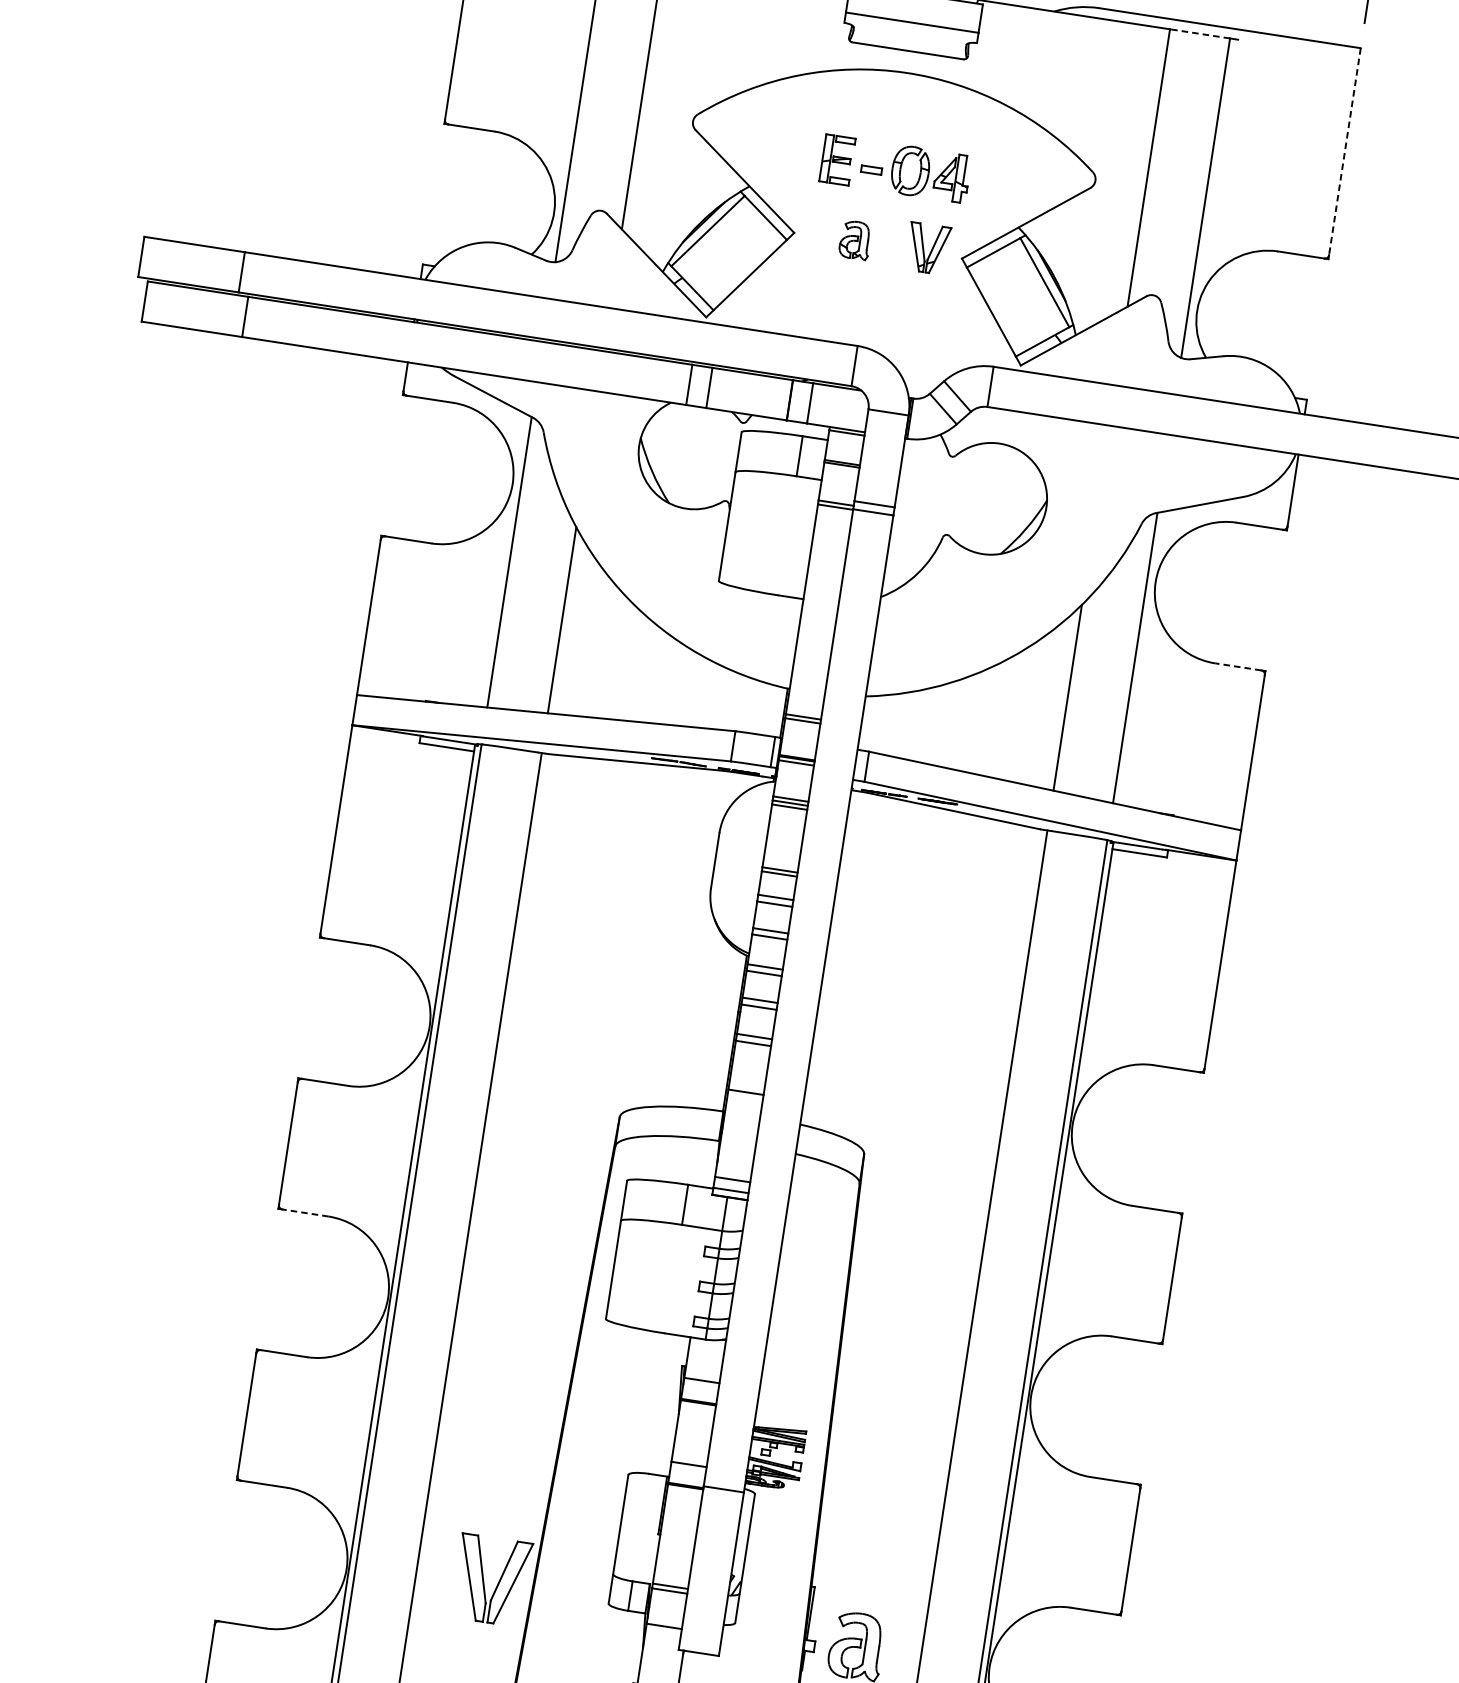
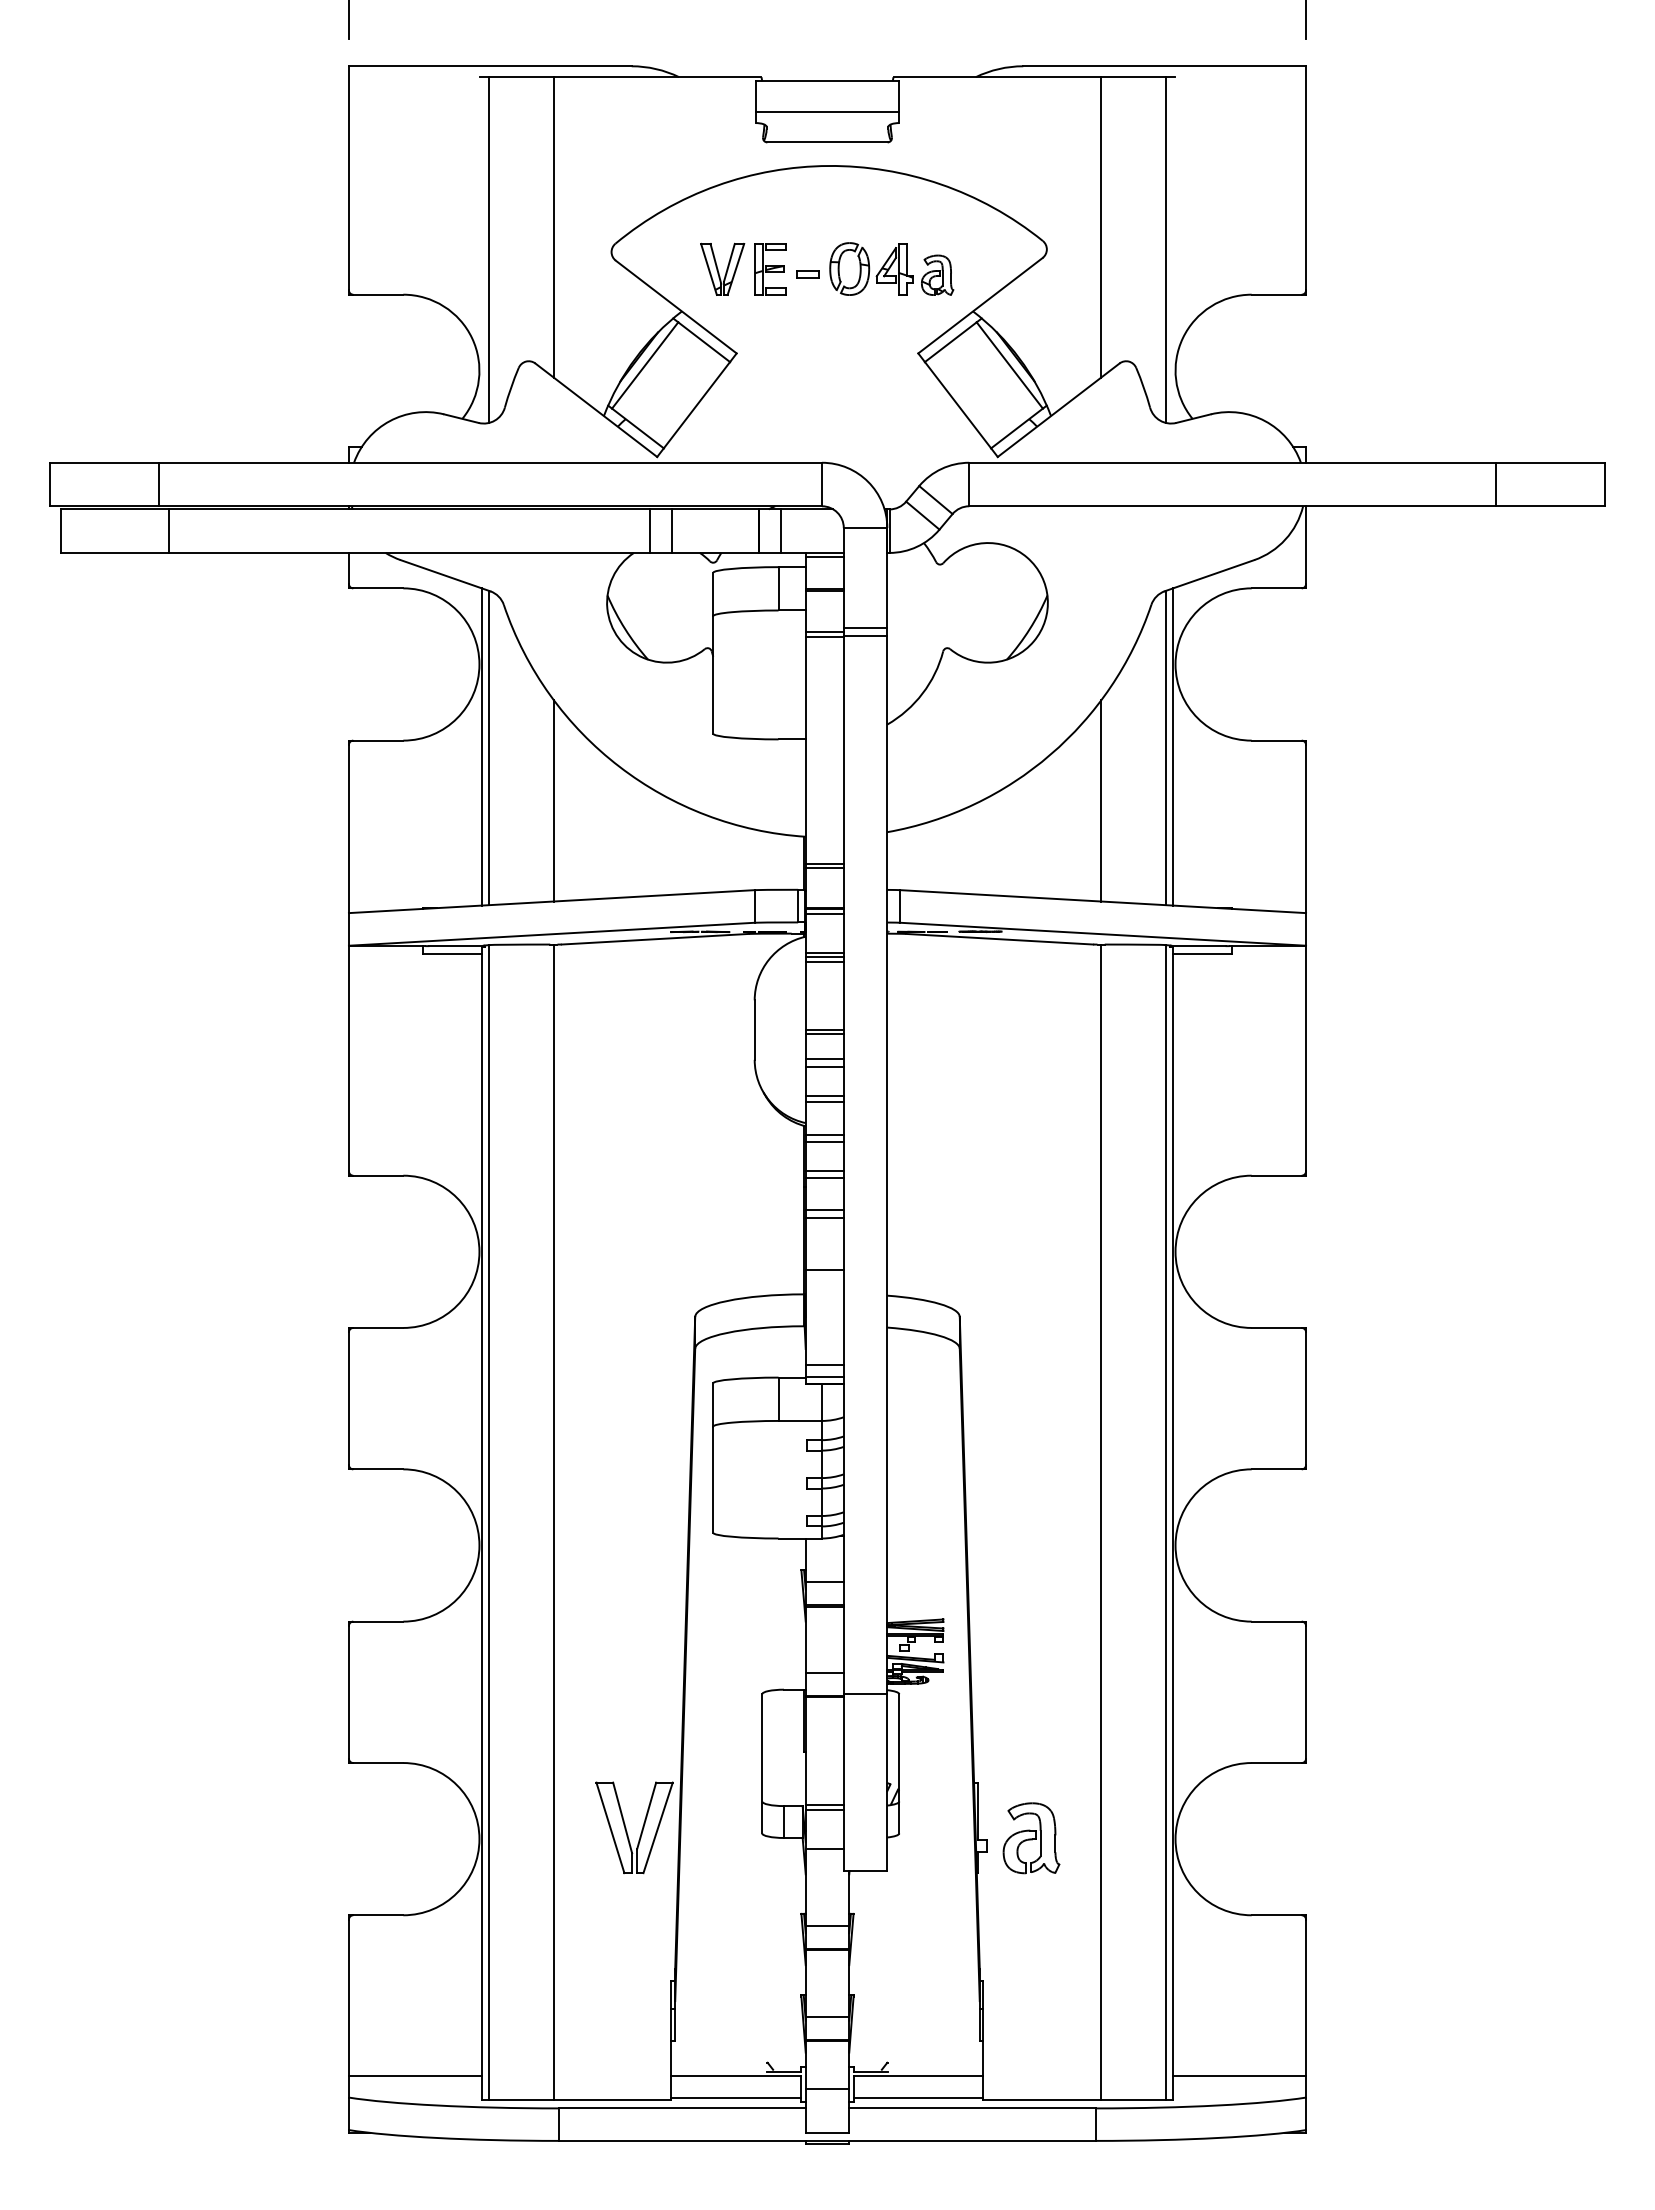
line: (1199, 34) -> (1133, 77), dashed -> solid
line: (1345, 151) -> (1306, 178), dashed -> solid
part: (855, 239) -> (937, 274), moved
part: (927, 247) -> (722, 268), moved
line: (503, 559) -> (481, 746), added
line: (1142, 657) -> (1173, 746), added
line: (1238, 666) -> (1276, 740), dashed -> solid
line: (304, 1213) -> (377, 1469), dashed -> solid

